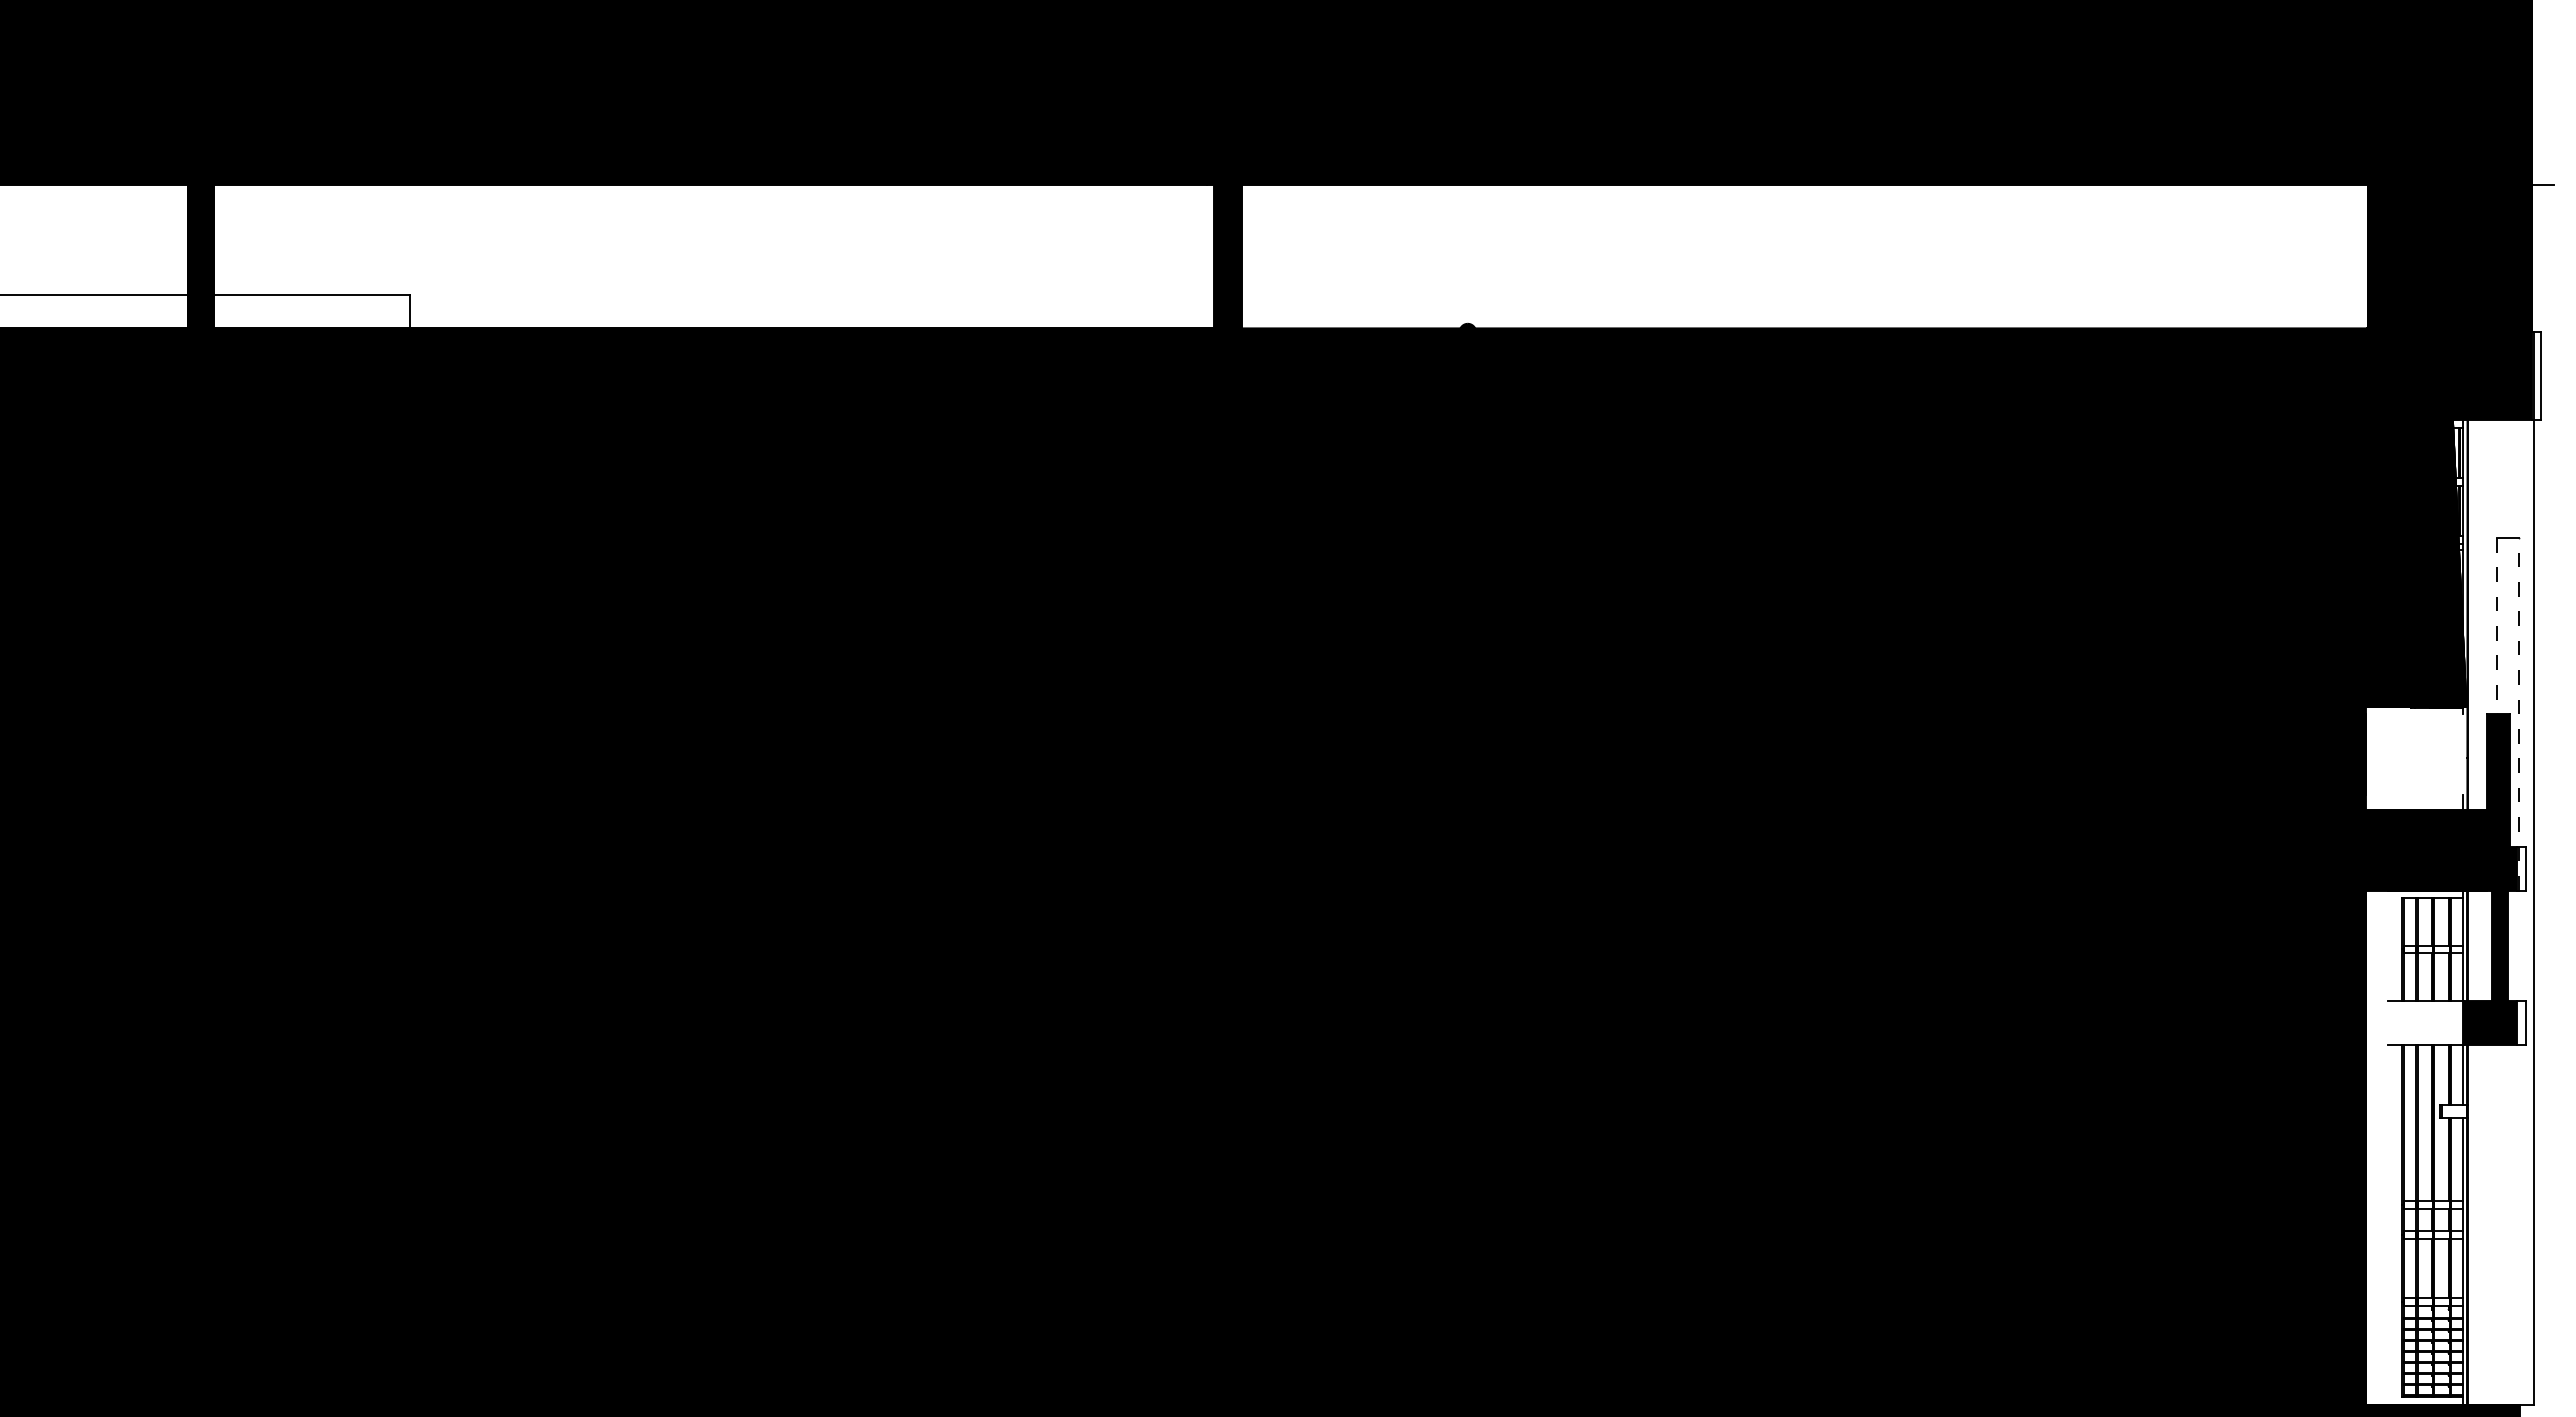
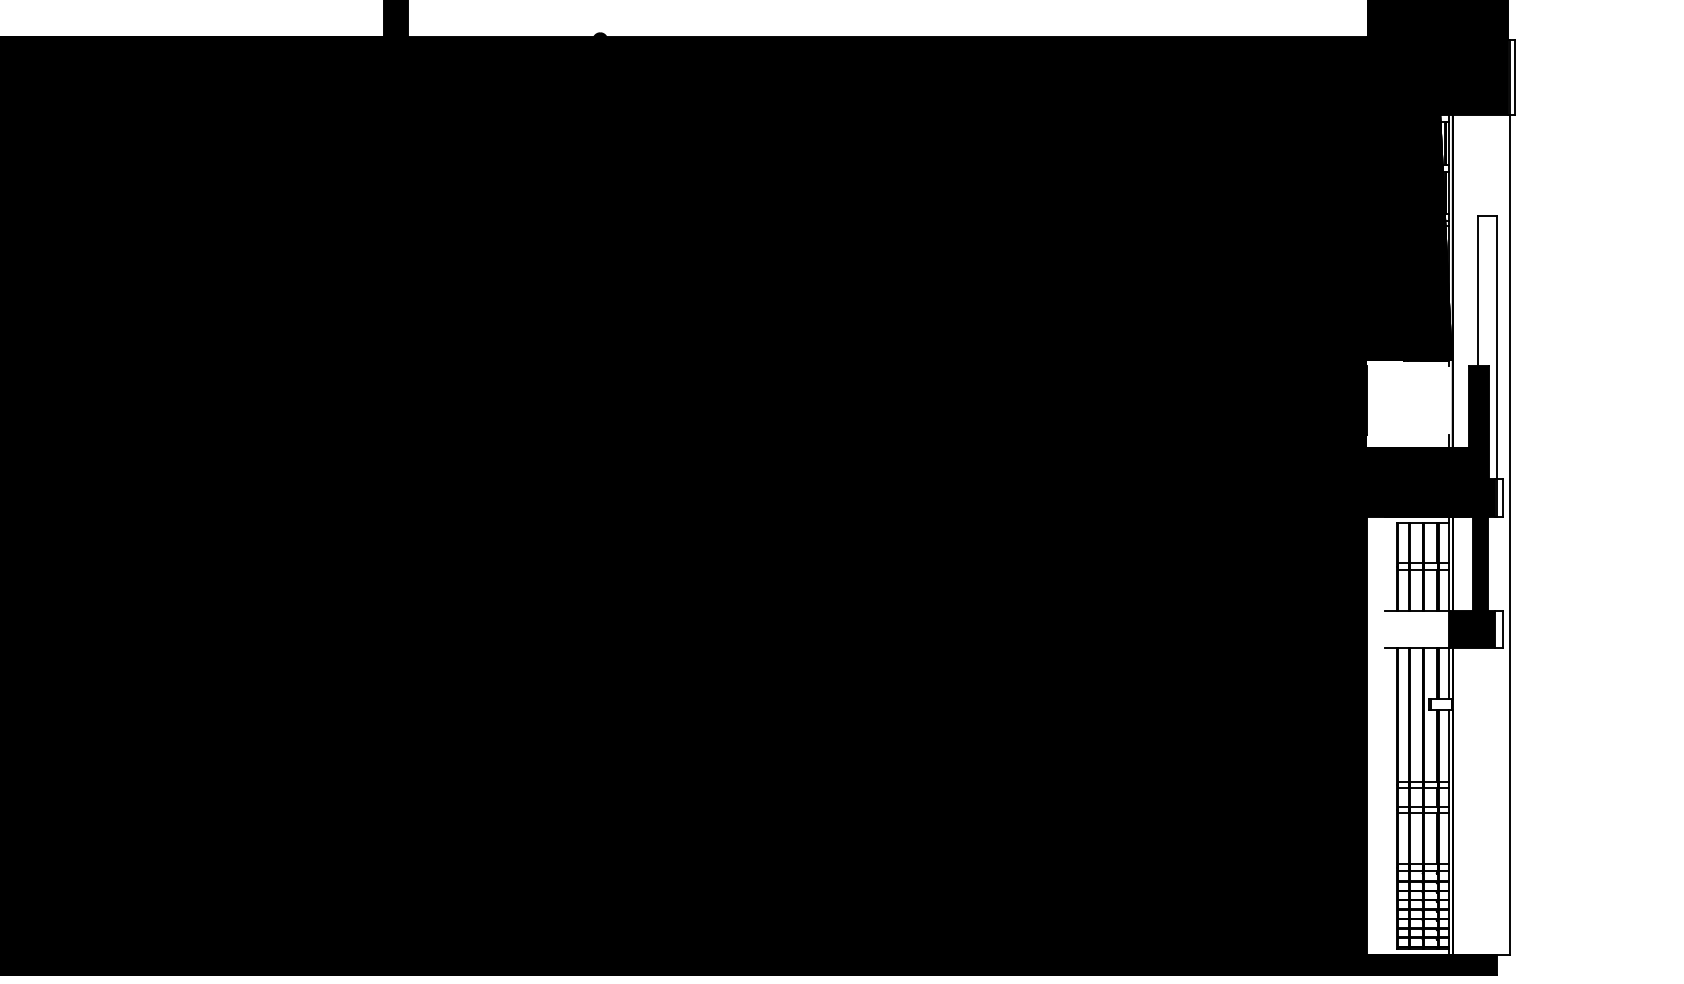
line: (2496, 626) -> (1477, 291), dashed -> solid
line: (2518, 713) -> (1496, 365), dashed -> solid

